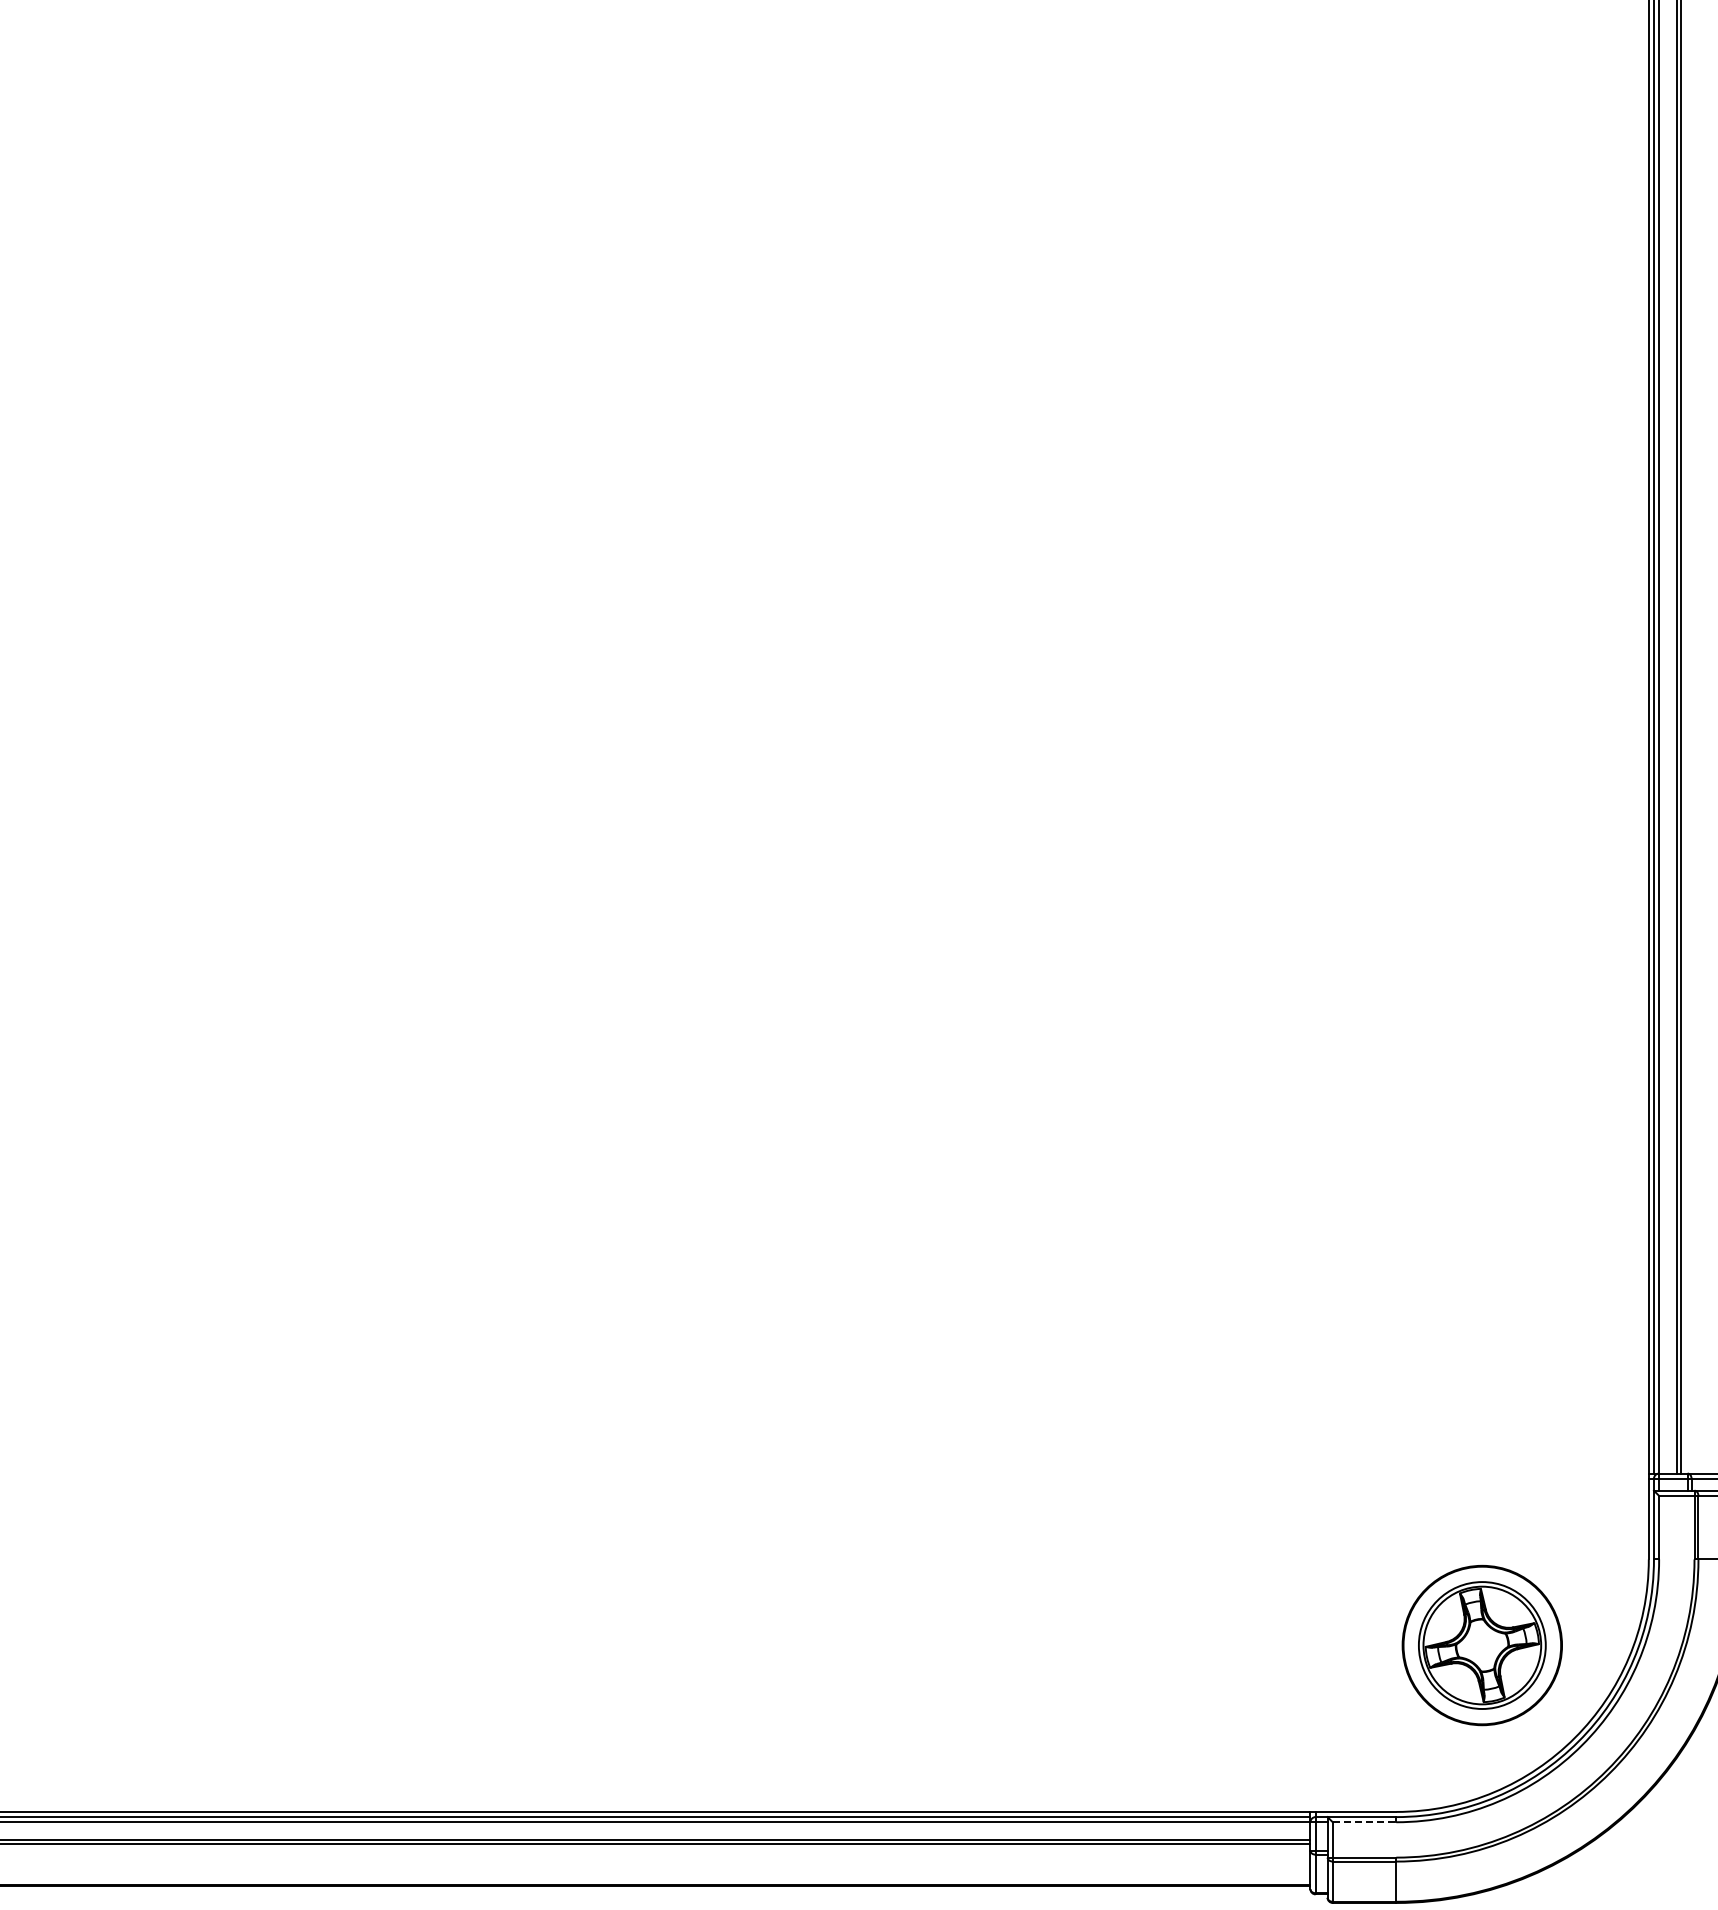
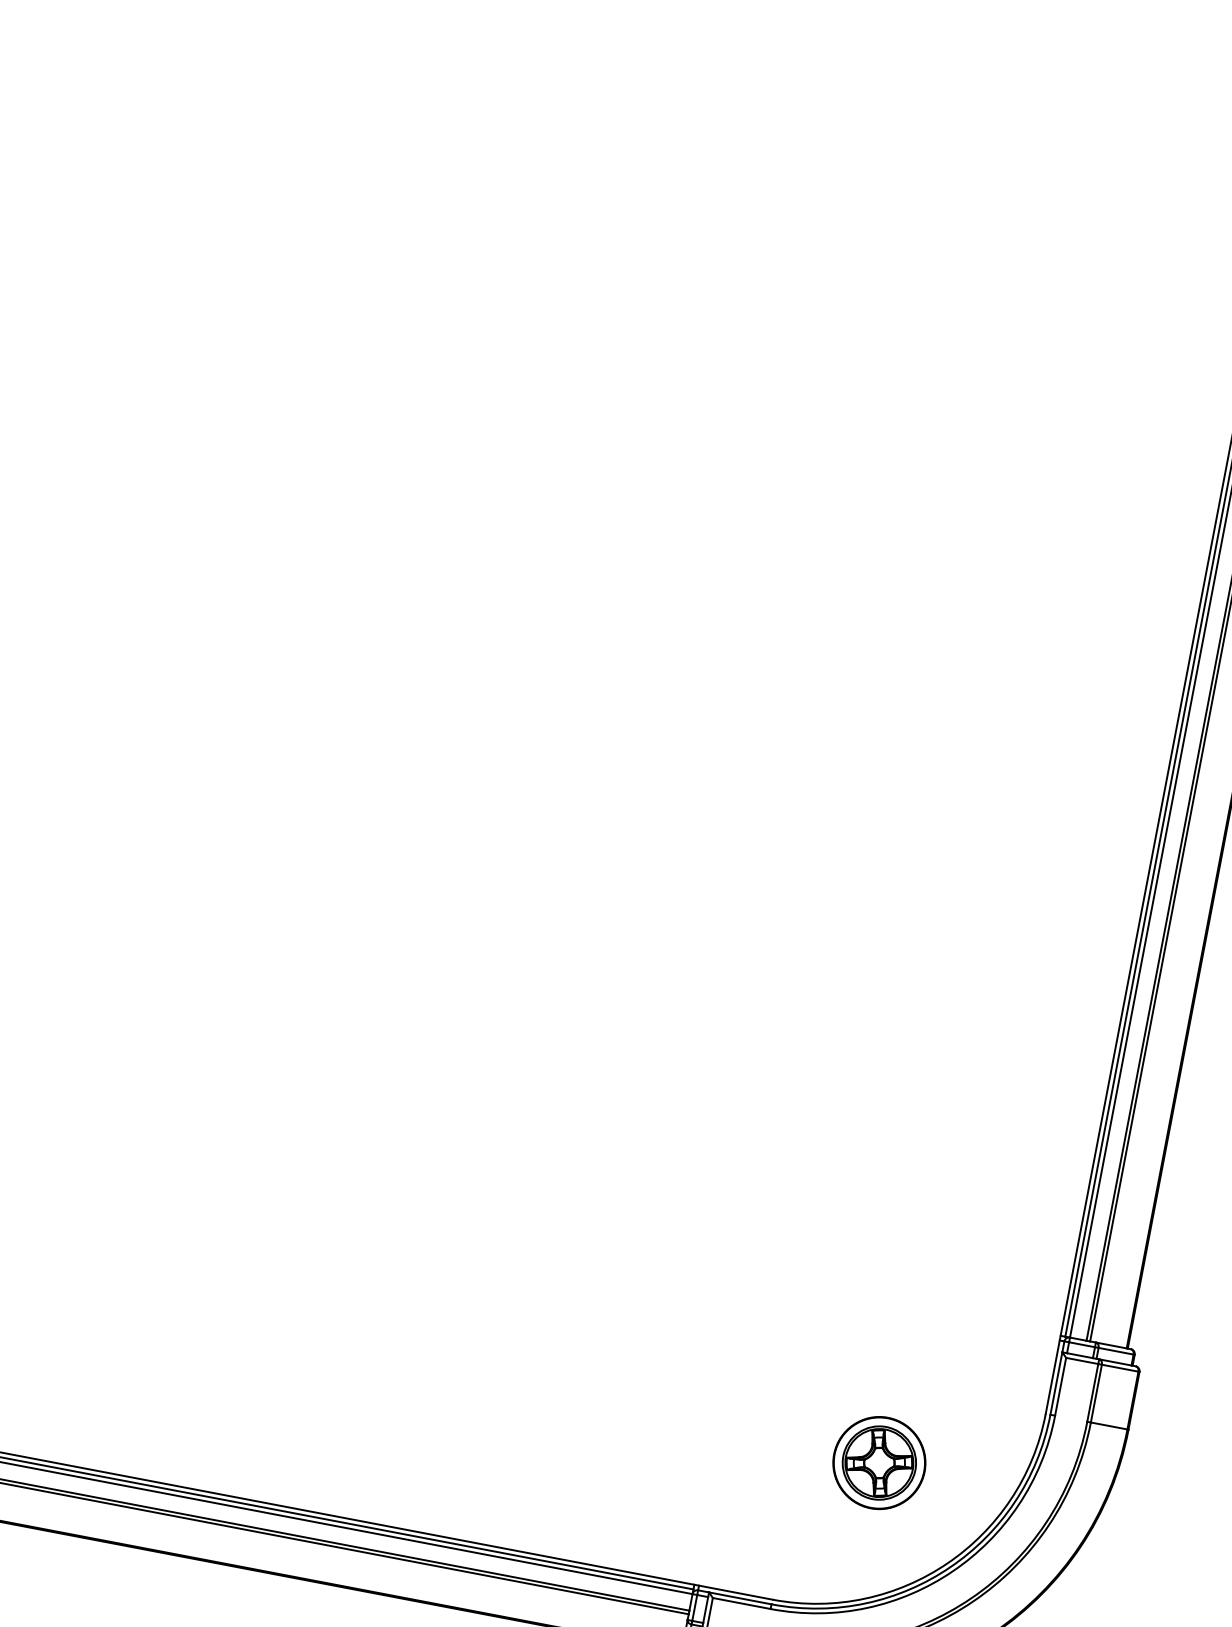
part: (1481, 1644) -> (878, 1462), size x0.62
line: (1364, 1822) -> (741, 1603), dashed -> solid

